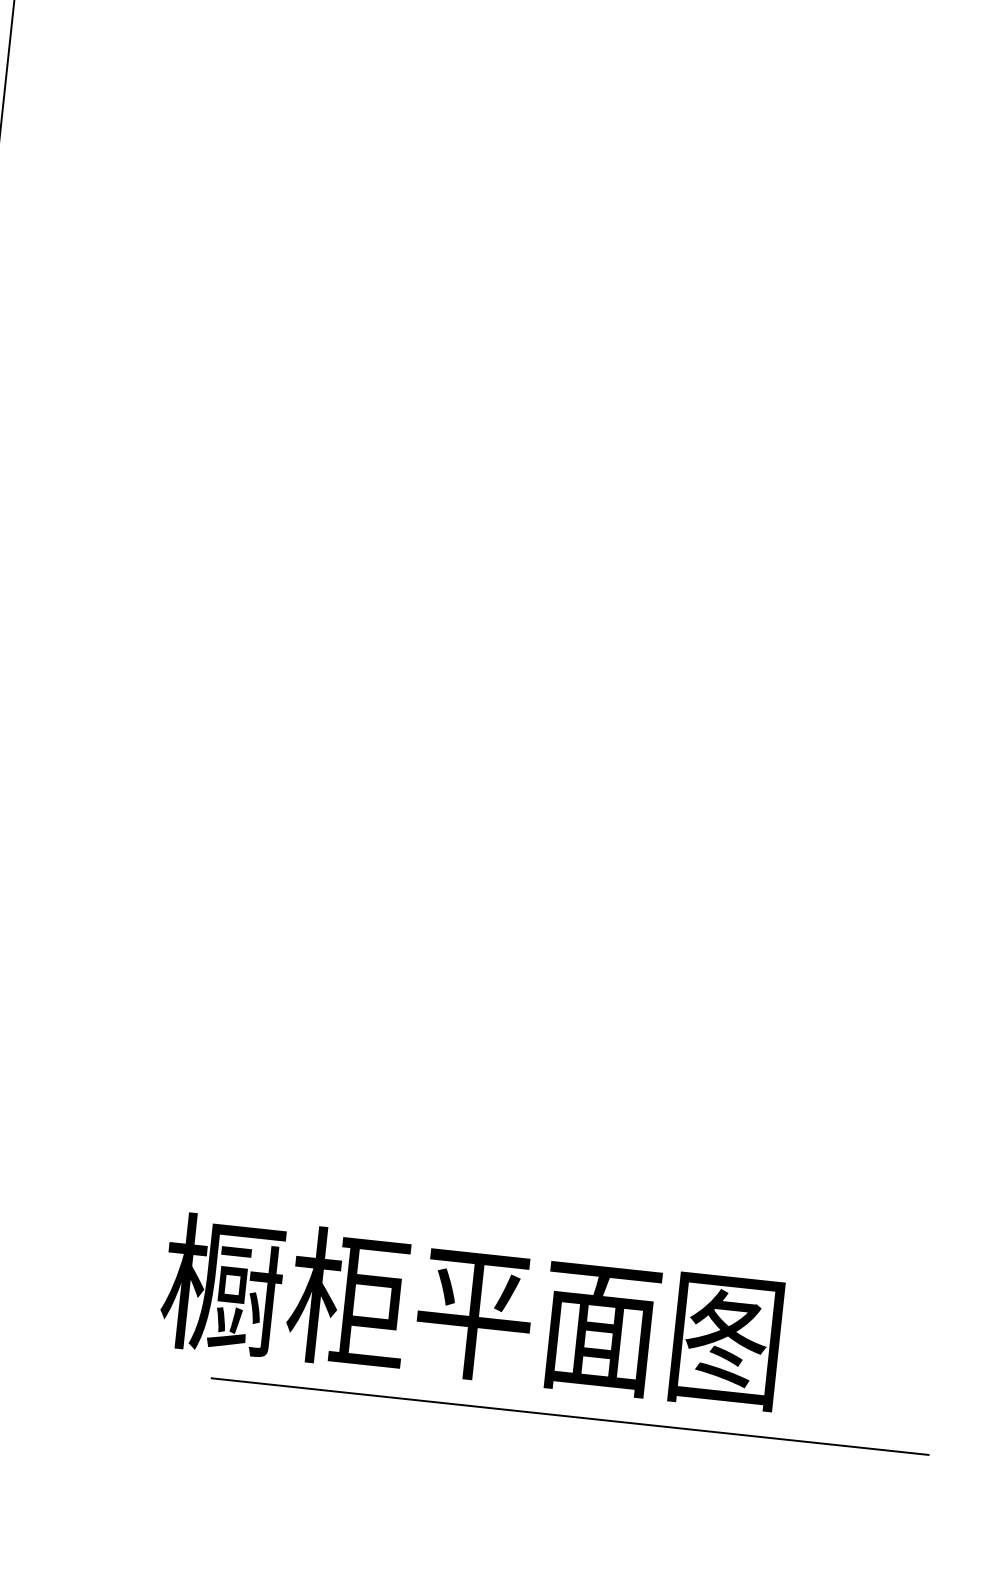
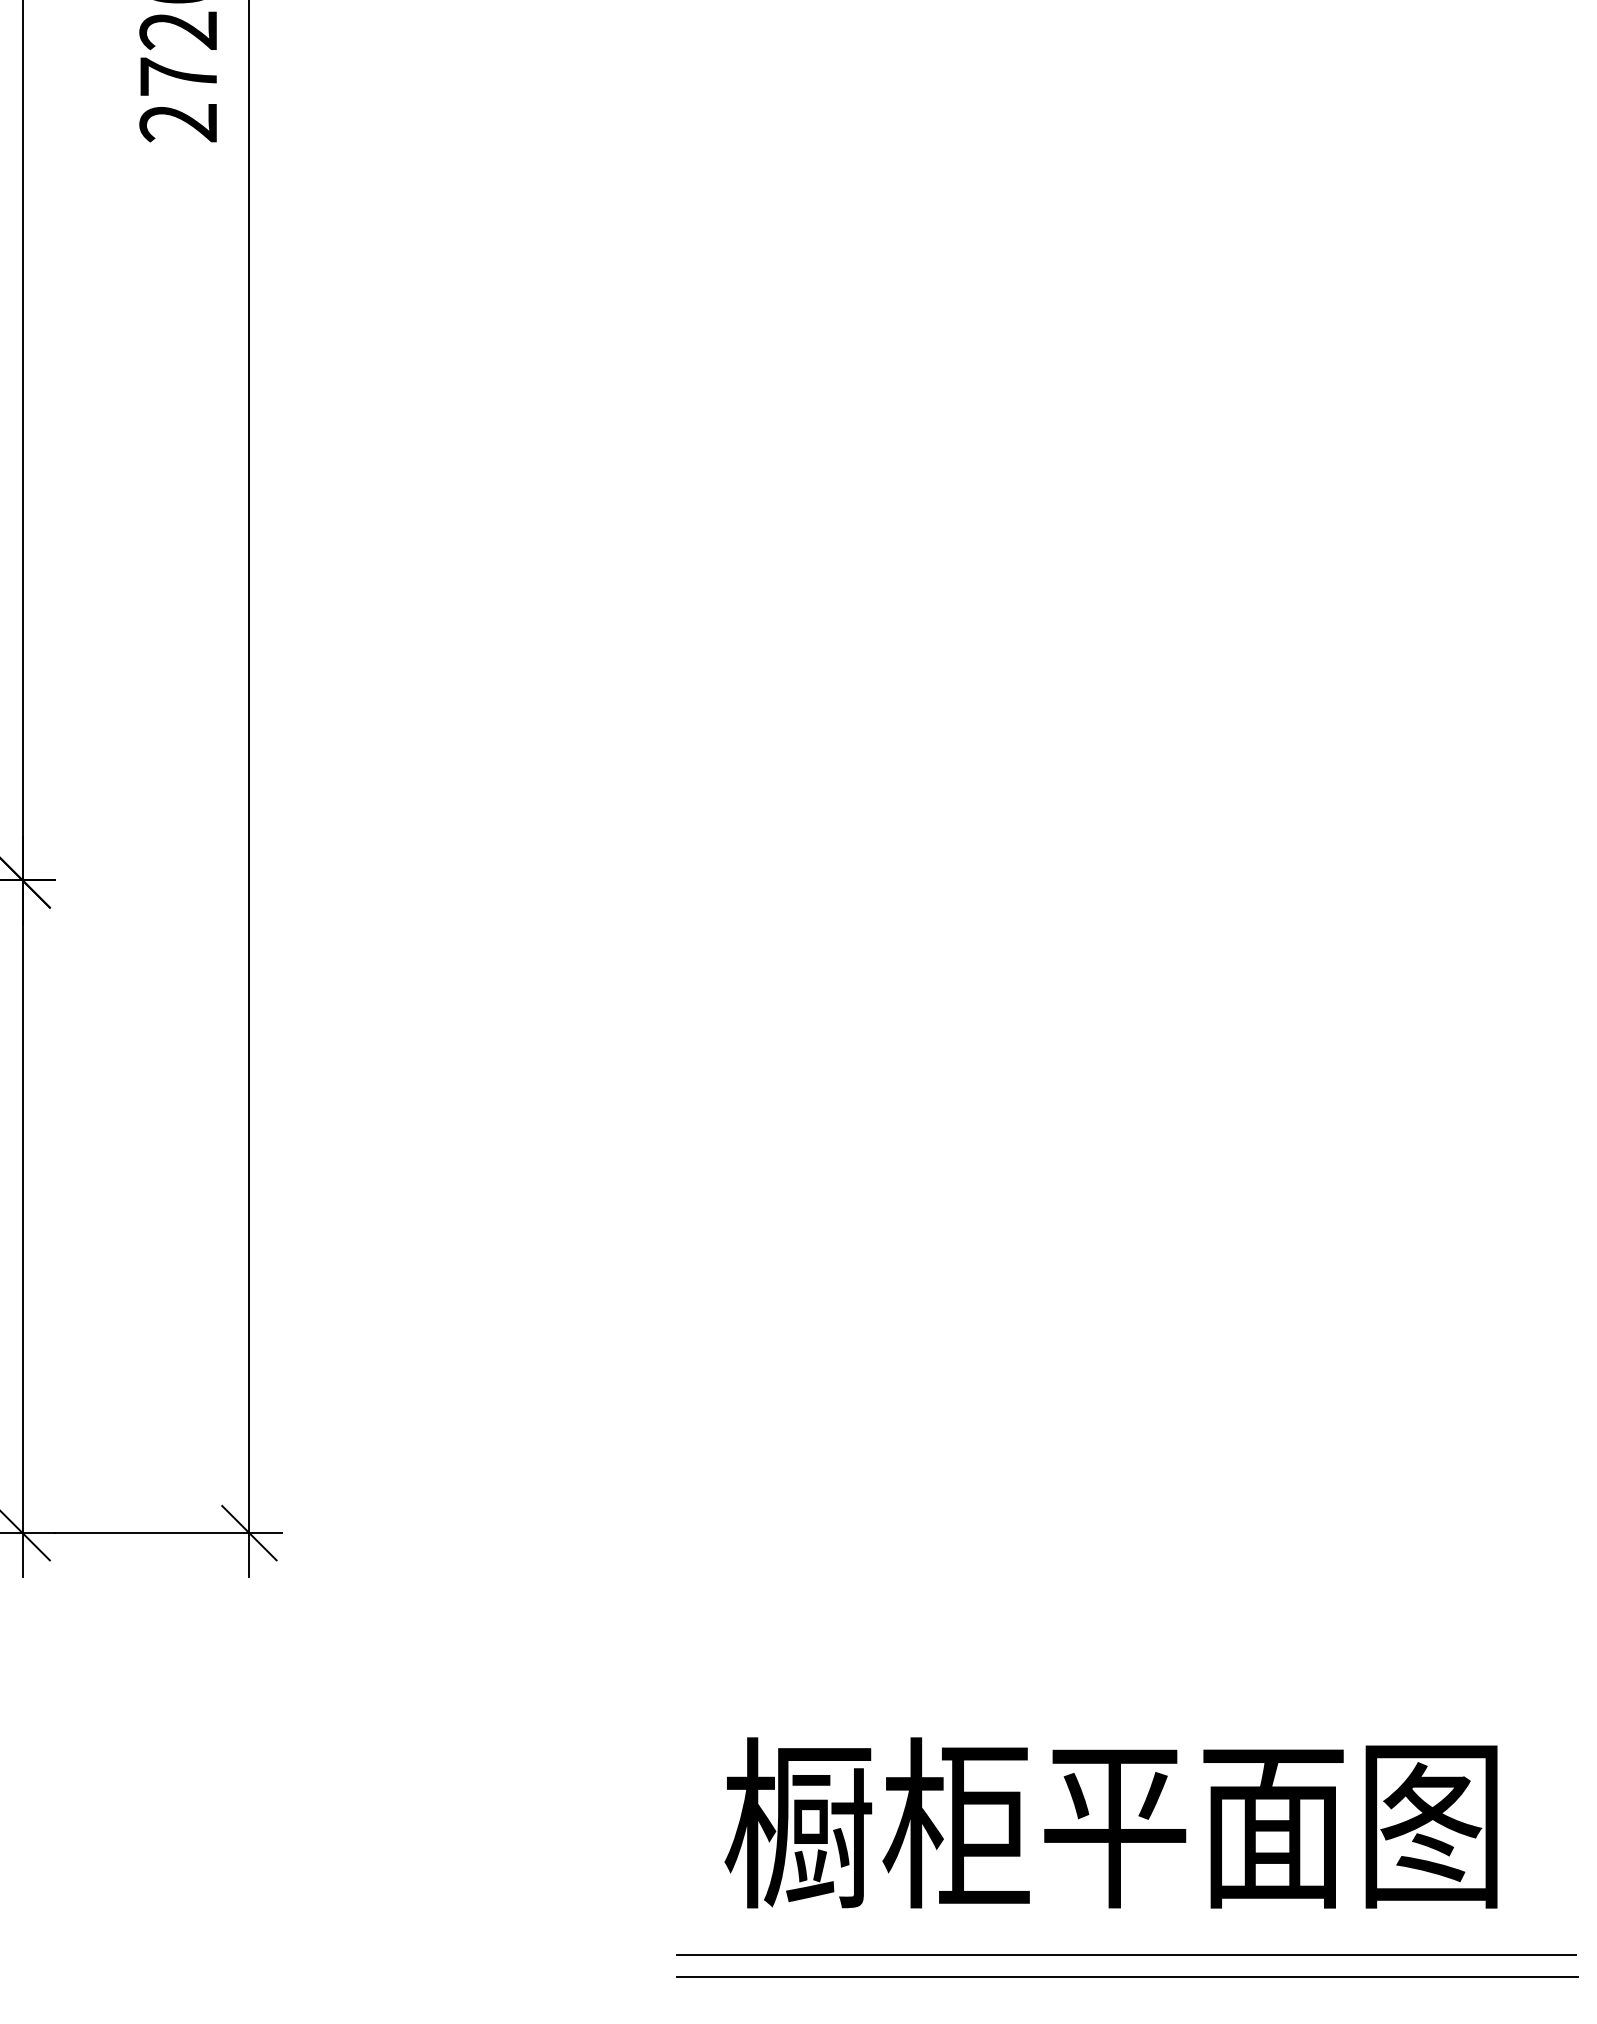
text: (471, 1310) -> (1110, 1822), moved
line: (571, 1399) -> (1126, 1955), added

